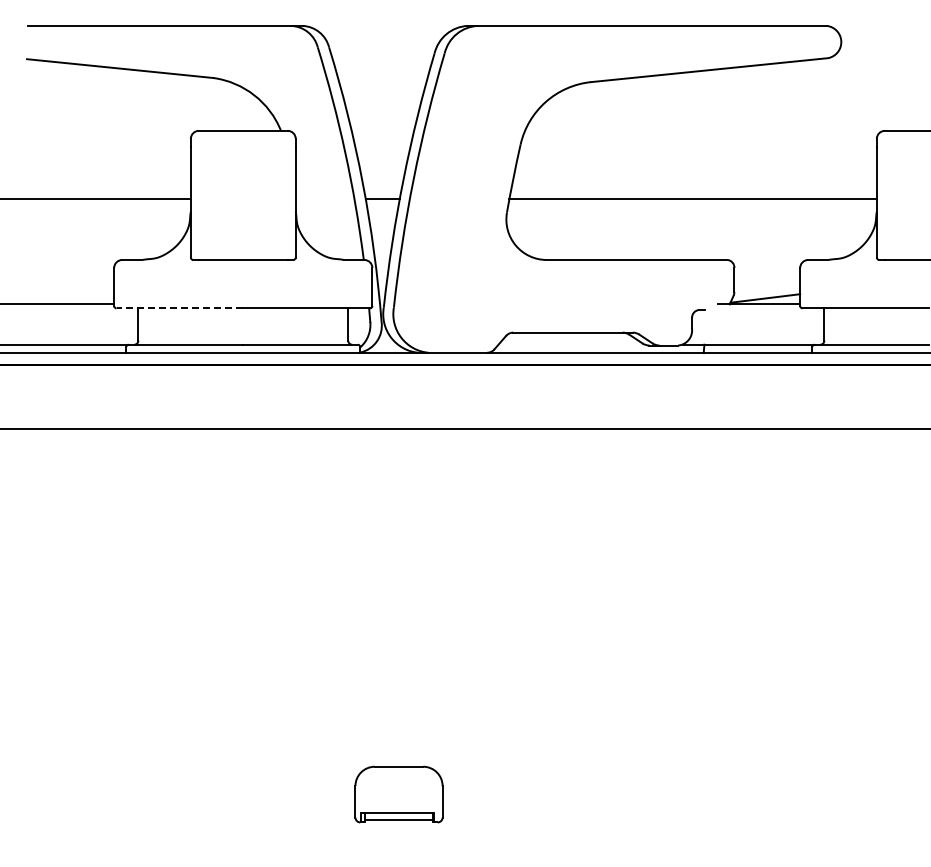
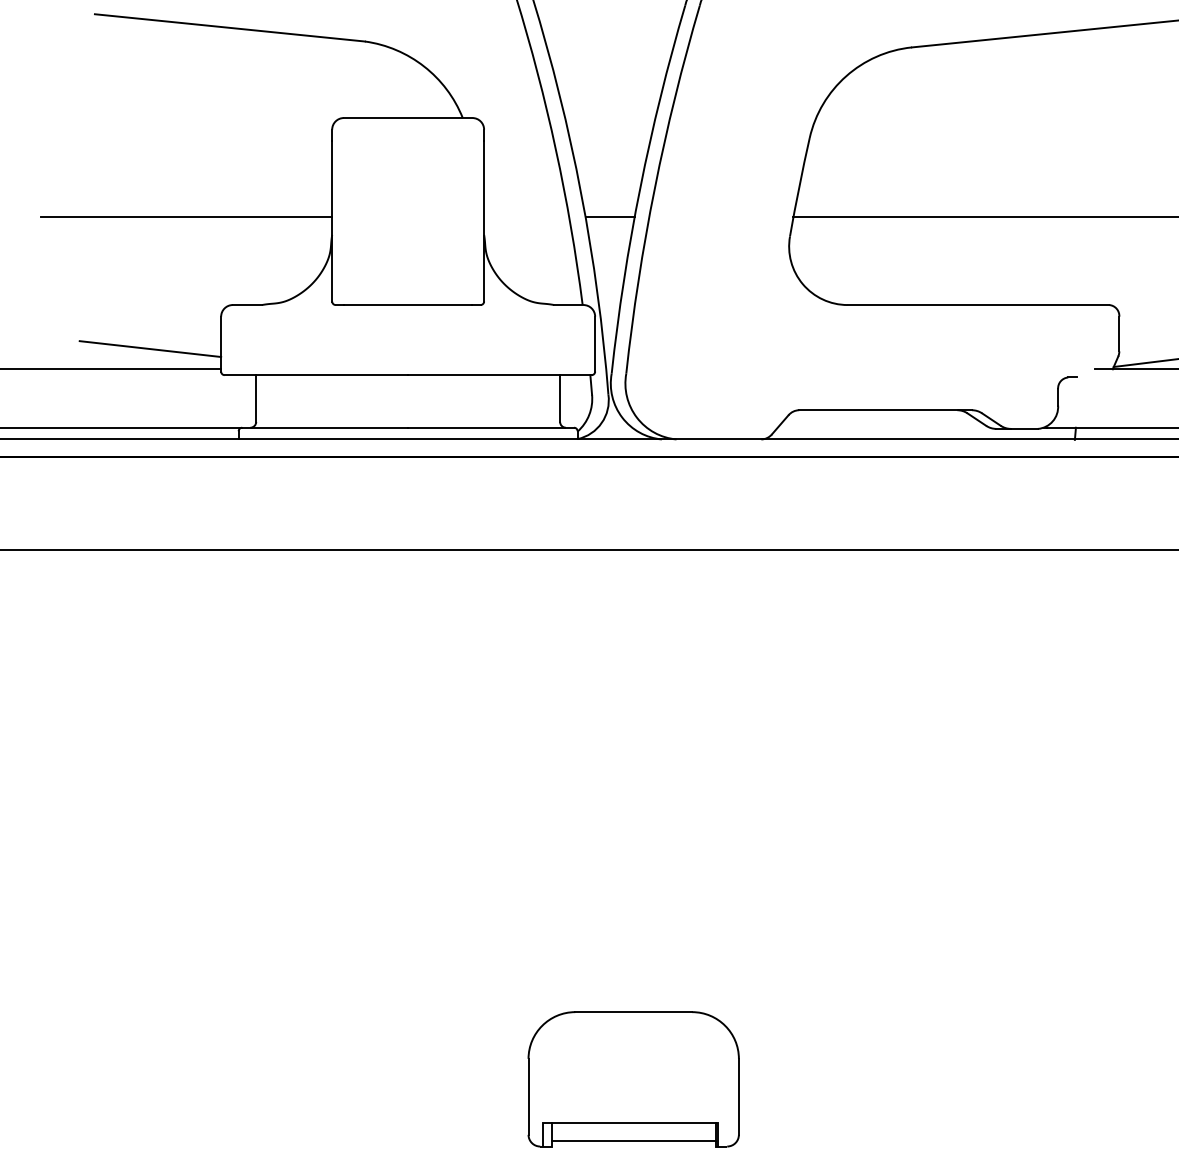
line: (65, 289) -> (150, 347), added
line: (179, 308) -> (315, 375), dashed -> solid
part: (398, 794) -> (632, 1079), size x1.67

